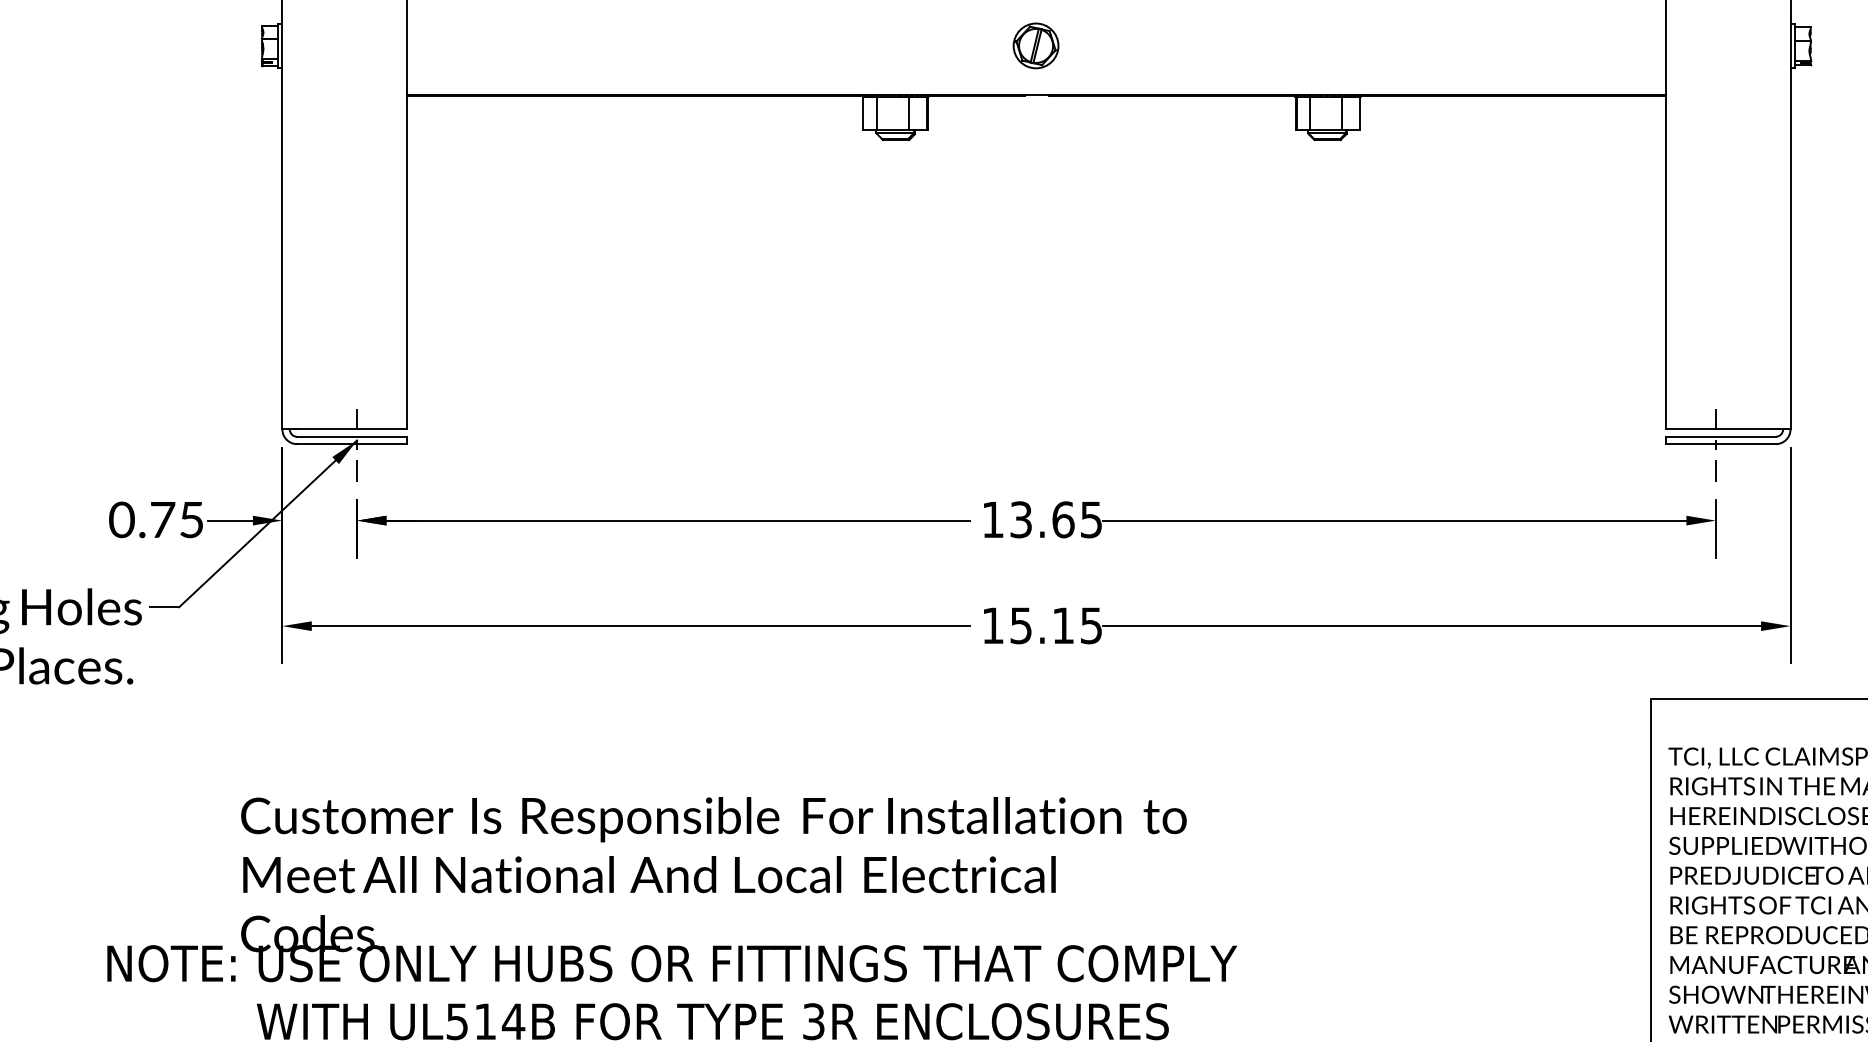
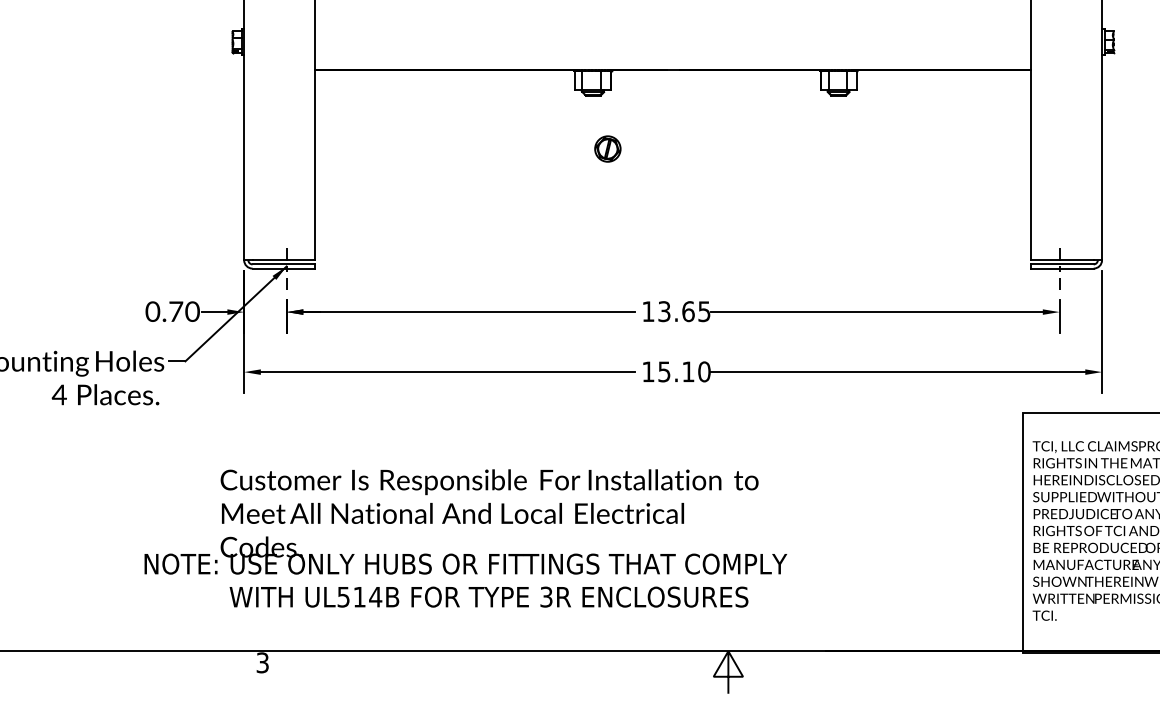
part: (1035, 44) -> (607, 148), moved
text: (191, 519) -> (192, 311), 0.75 -> 0.70
text: (1091, 625) -> (704, 371), 15.15 -> 15.10

